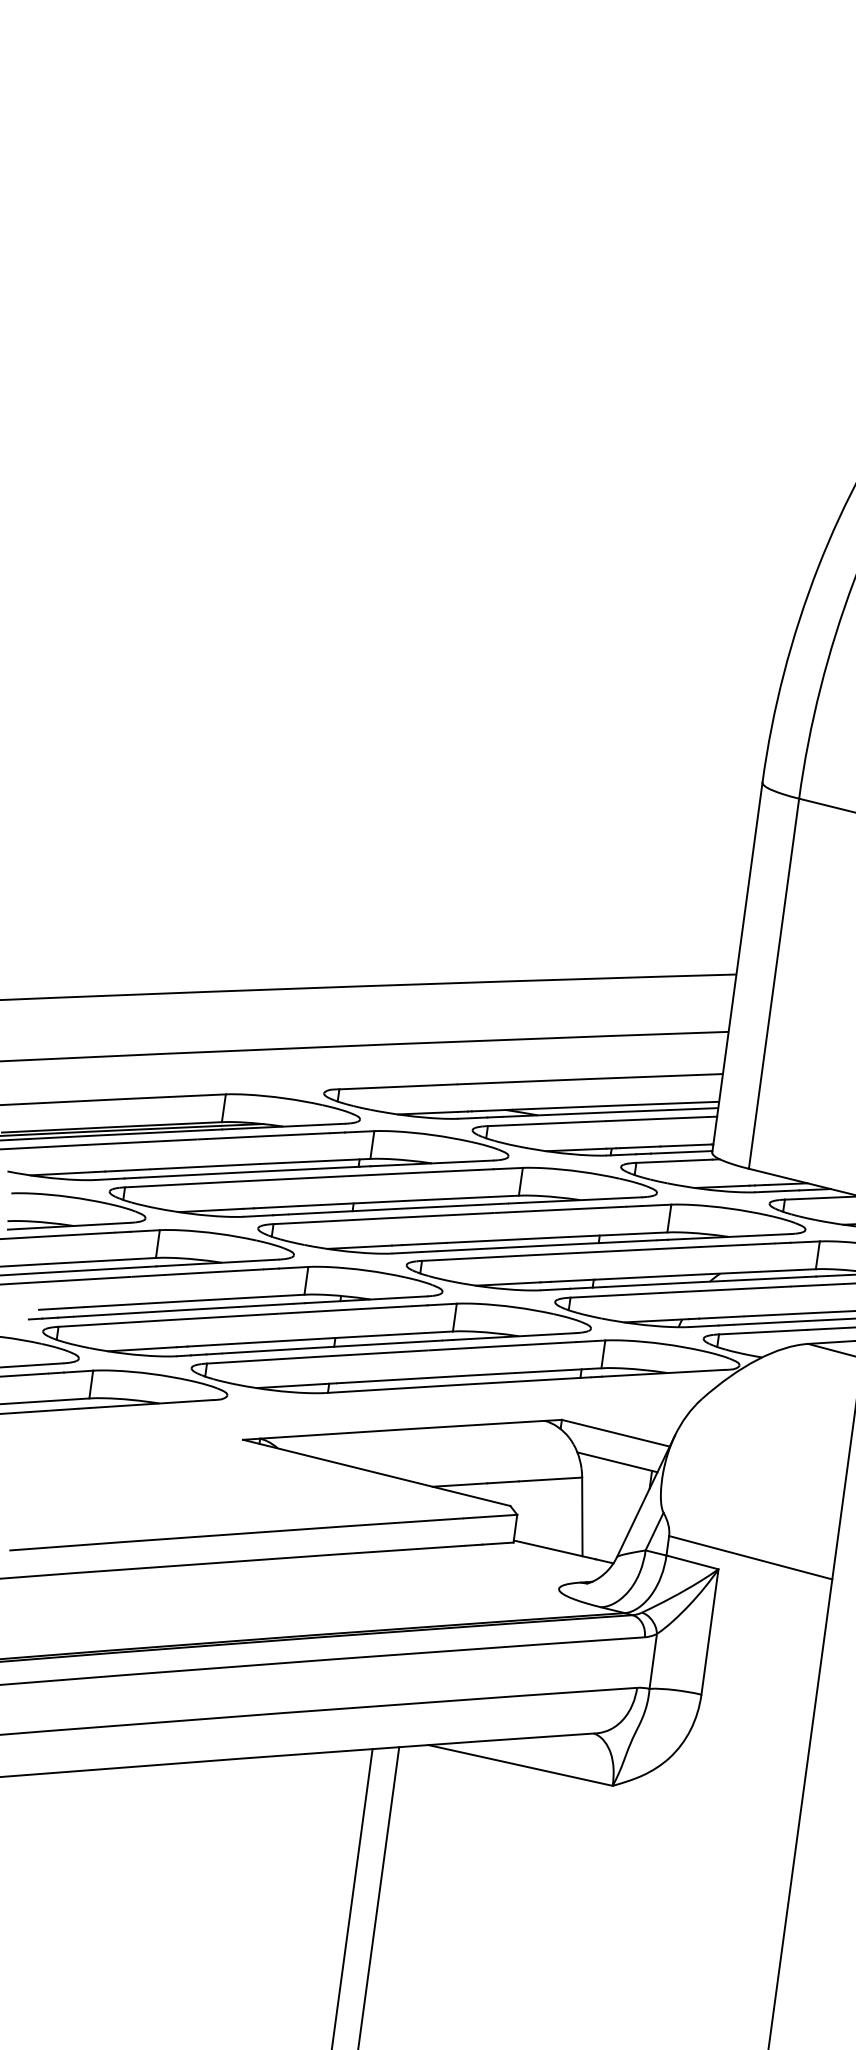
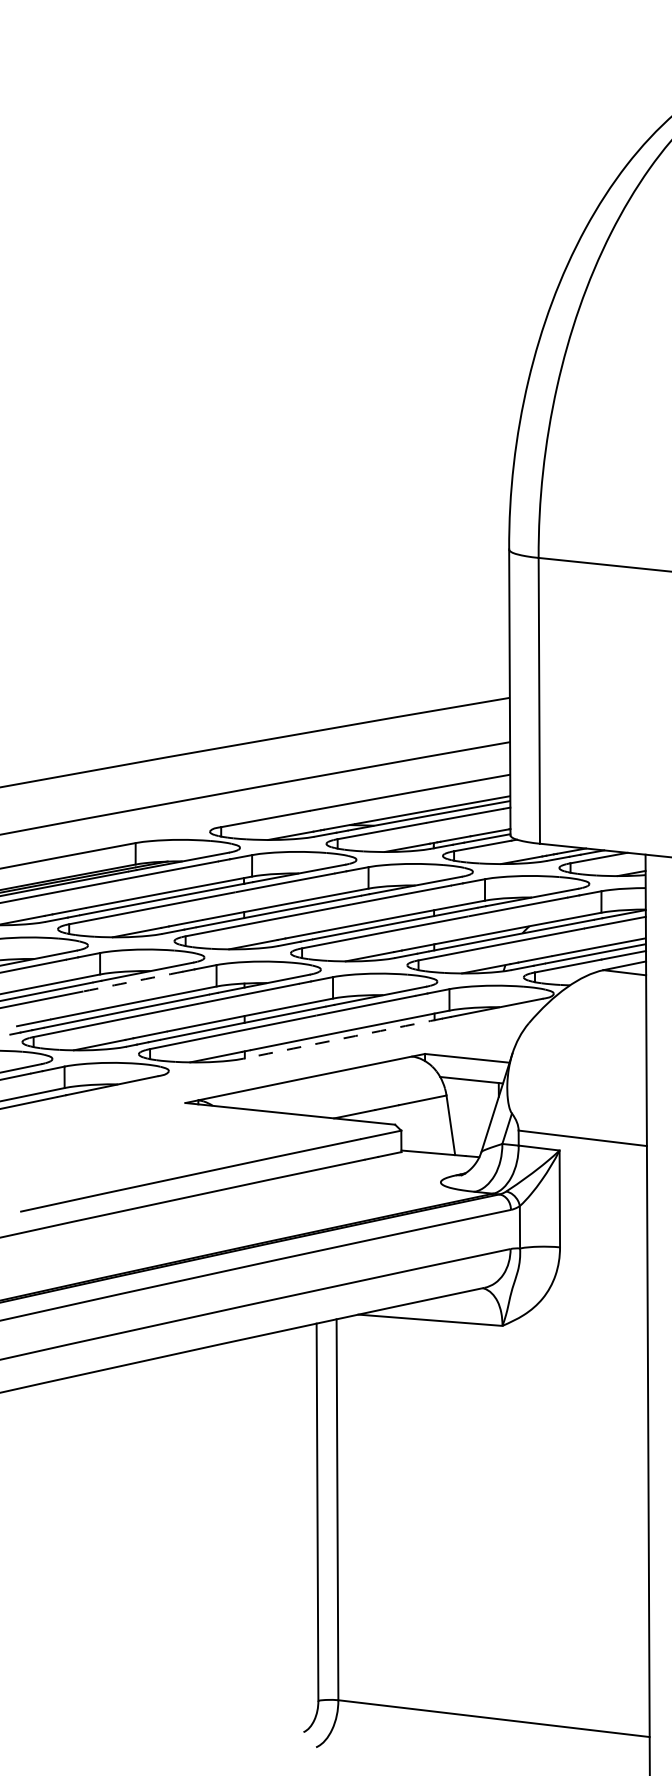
arc: (197, 1273) -> (133, 981), solid -> dashed
arc: (459, 1385) -> (343, 1038), solid -> dashed

